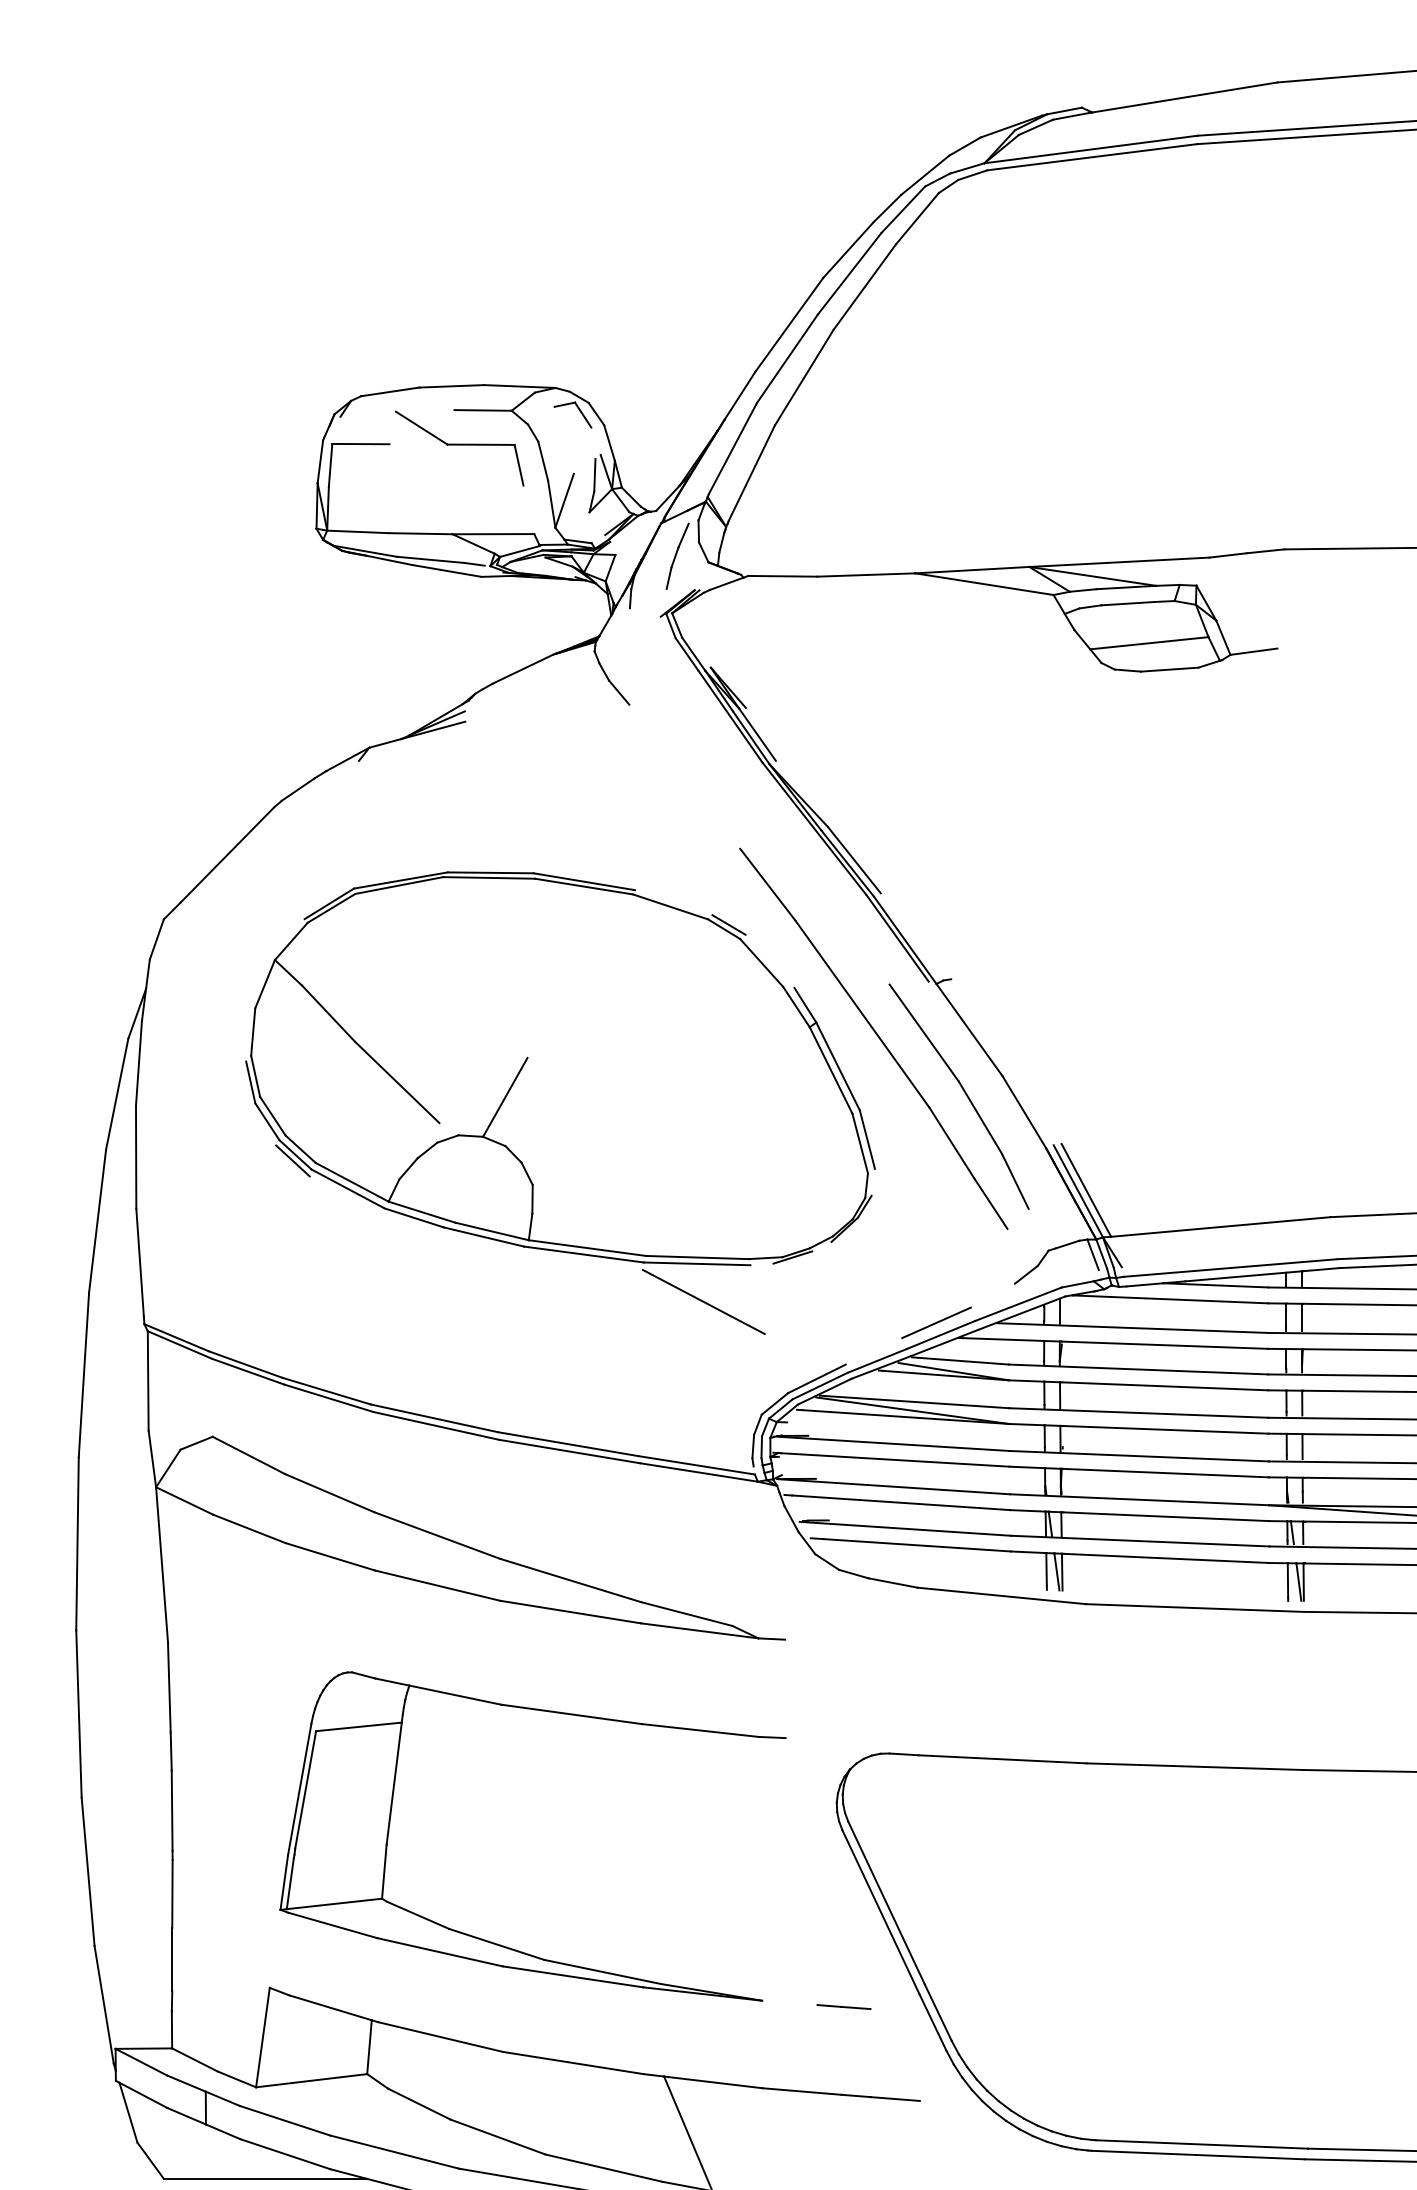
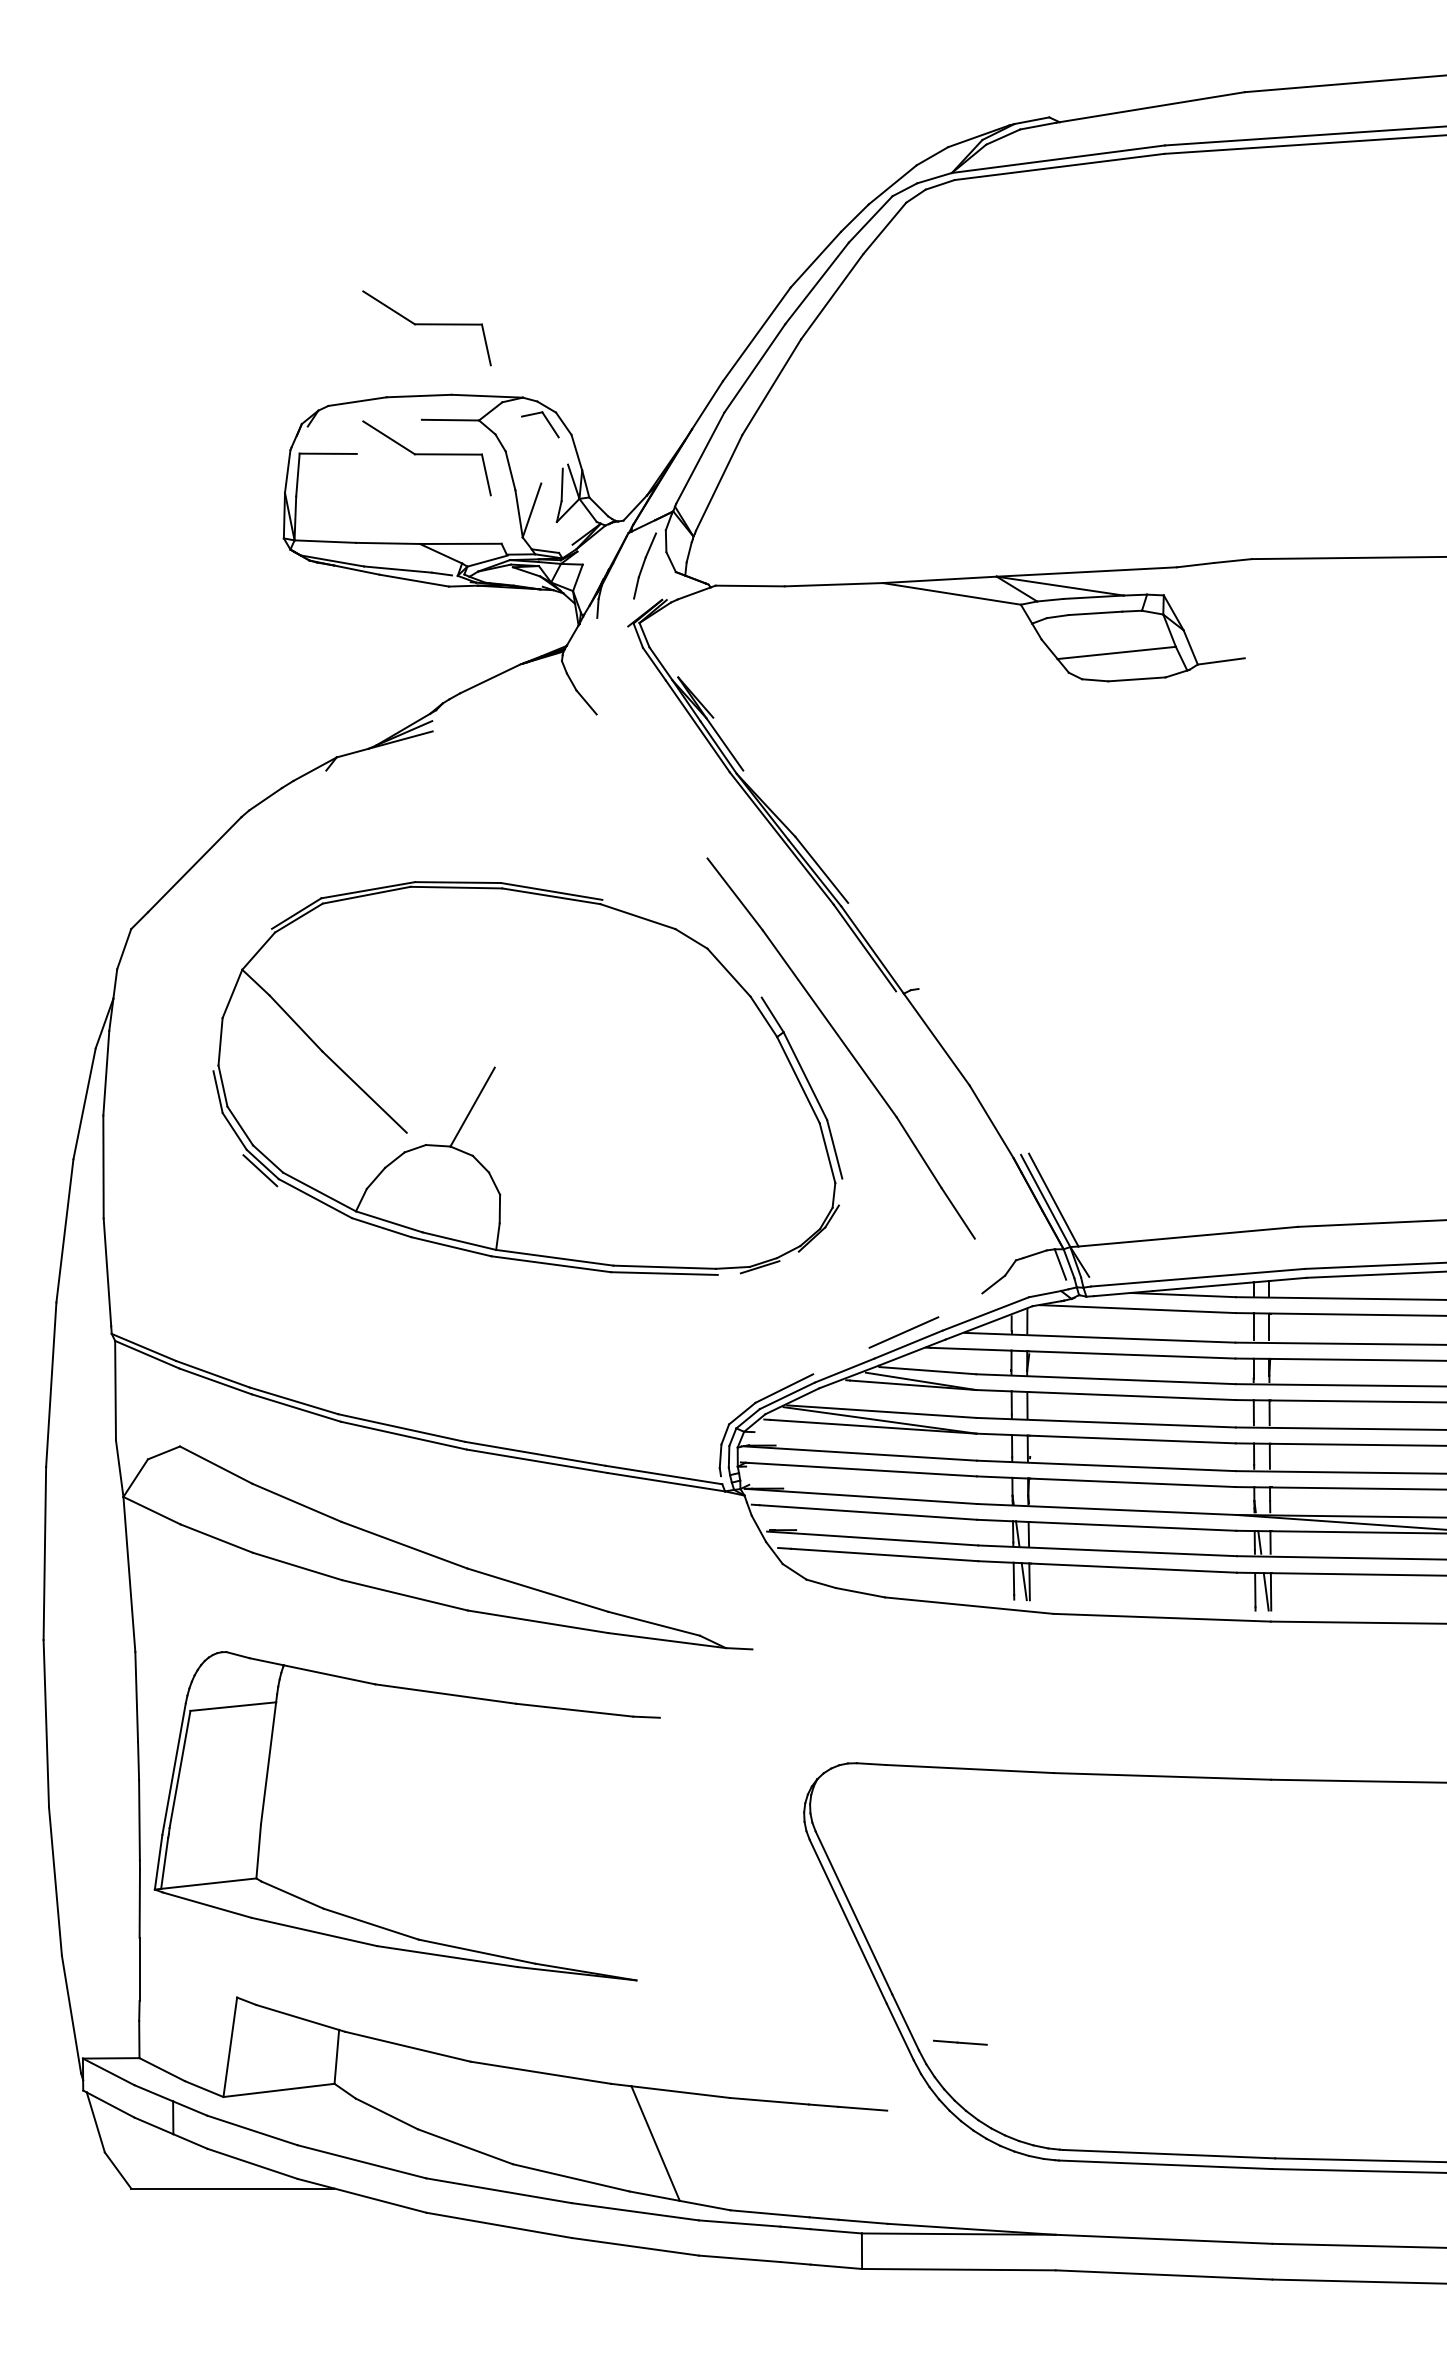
part: (459, 318) -> (426, 328), added
line: (728, 924) -> (695, 934), removed
part: (964, 1092) -> (931, 1102), removed
line: (704, 1301) -> (671, 1311), removed
part: (502, 1944) -> (376, 1924), moved
line: (844, 2006) -> (960, 2042), moved

